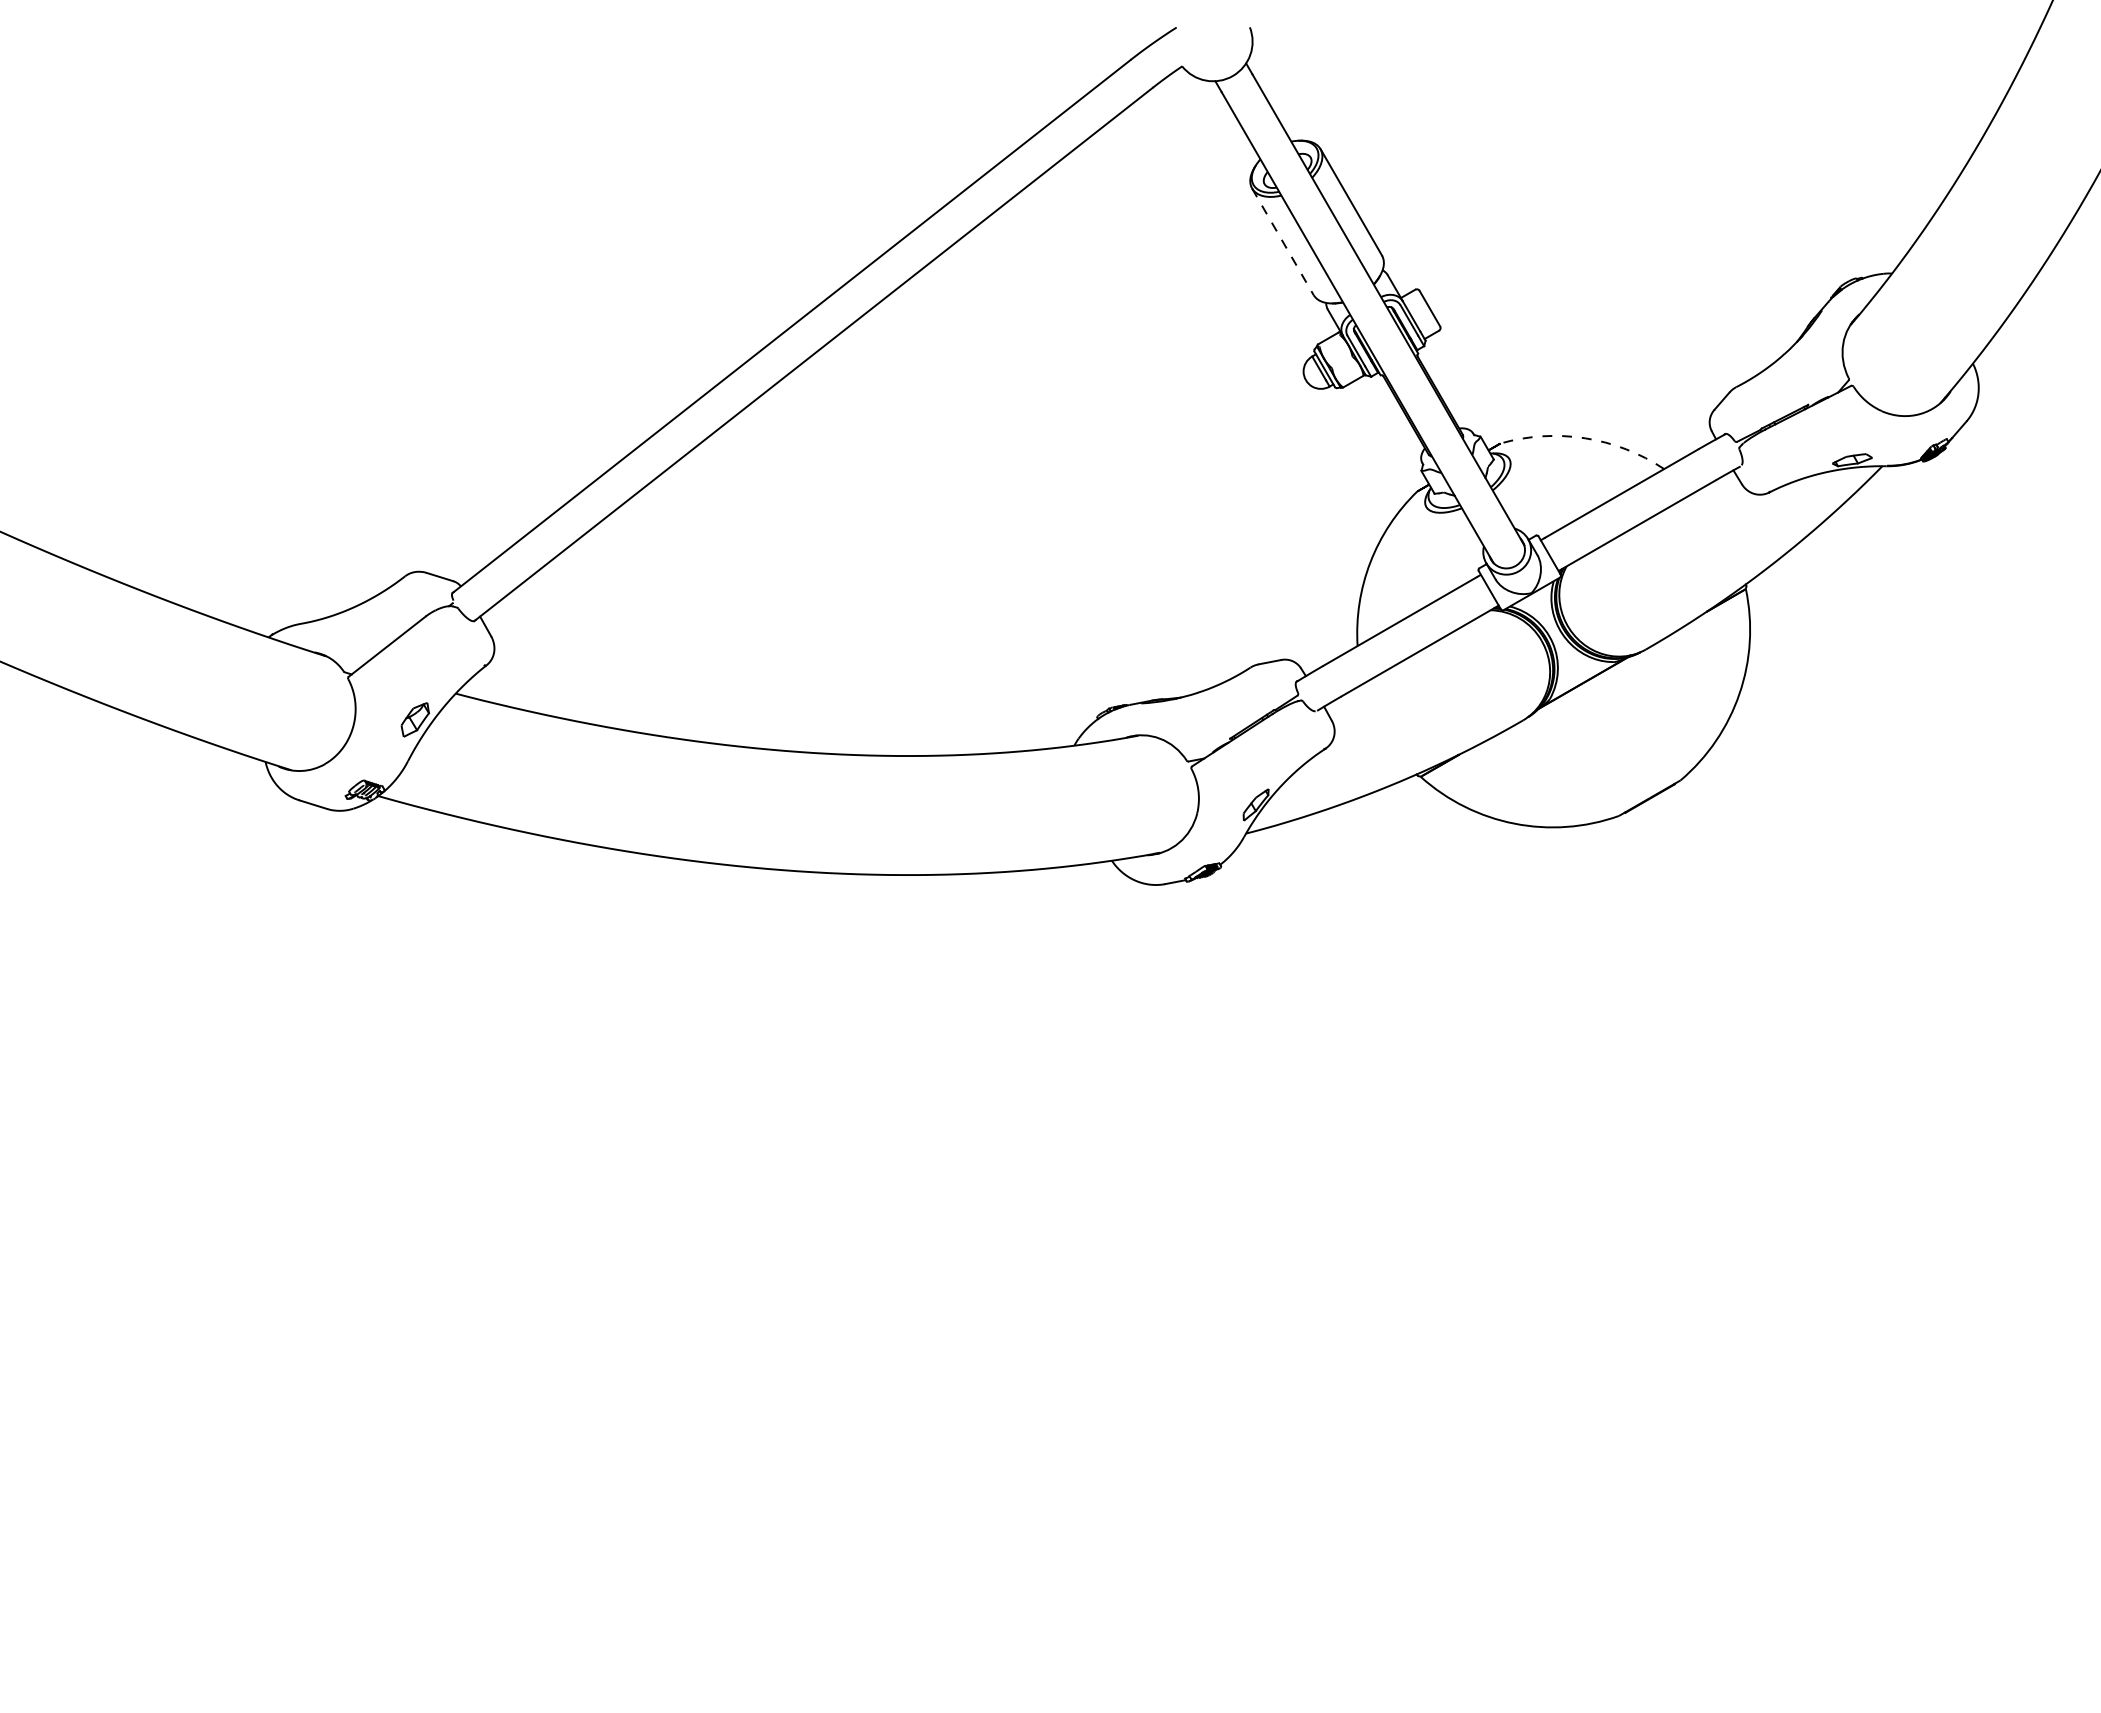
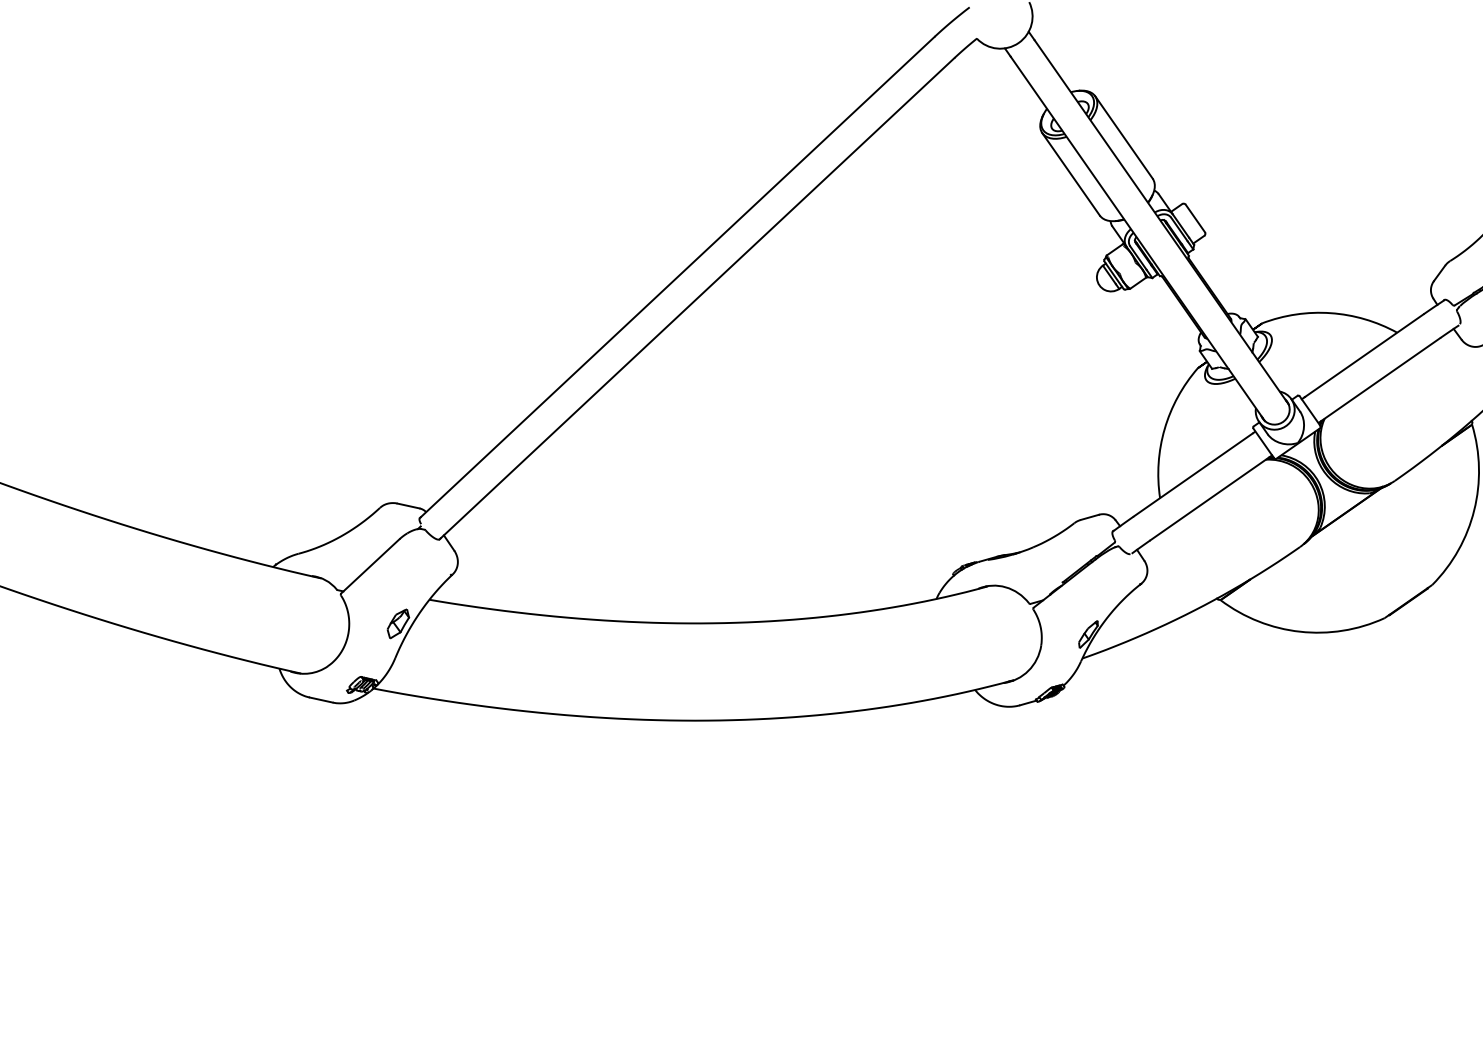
line: (1282, 241) -> (1070, 174), dashed -> solid
arc: (1585, 438) -> (1331, 313), dashed -> solid

